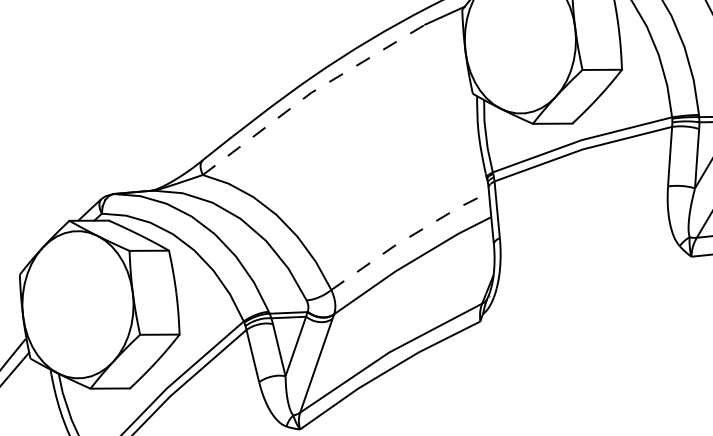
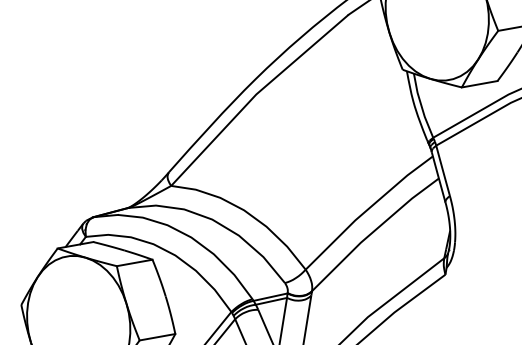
line: (310, 93) -> (255, 95), dashed -> solid
line: (408, 237) -> (367, 209), dashed -> solid

